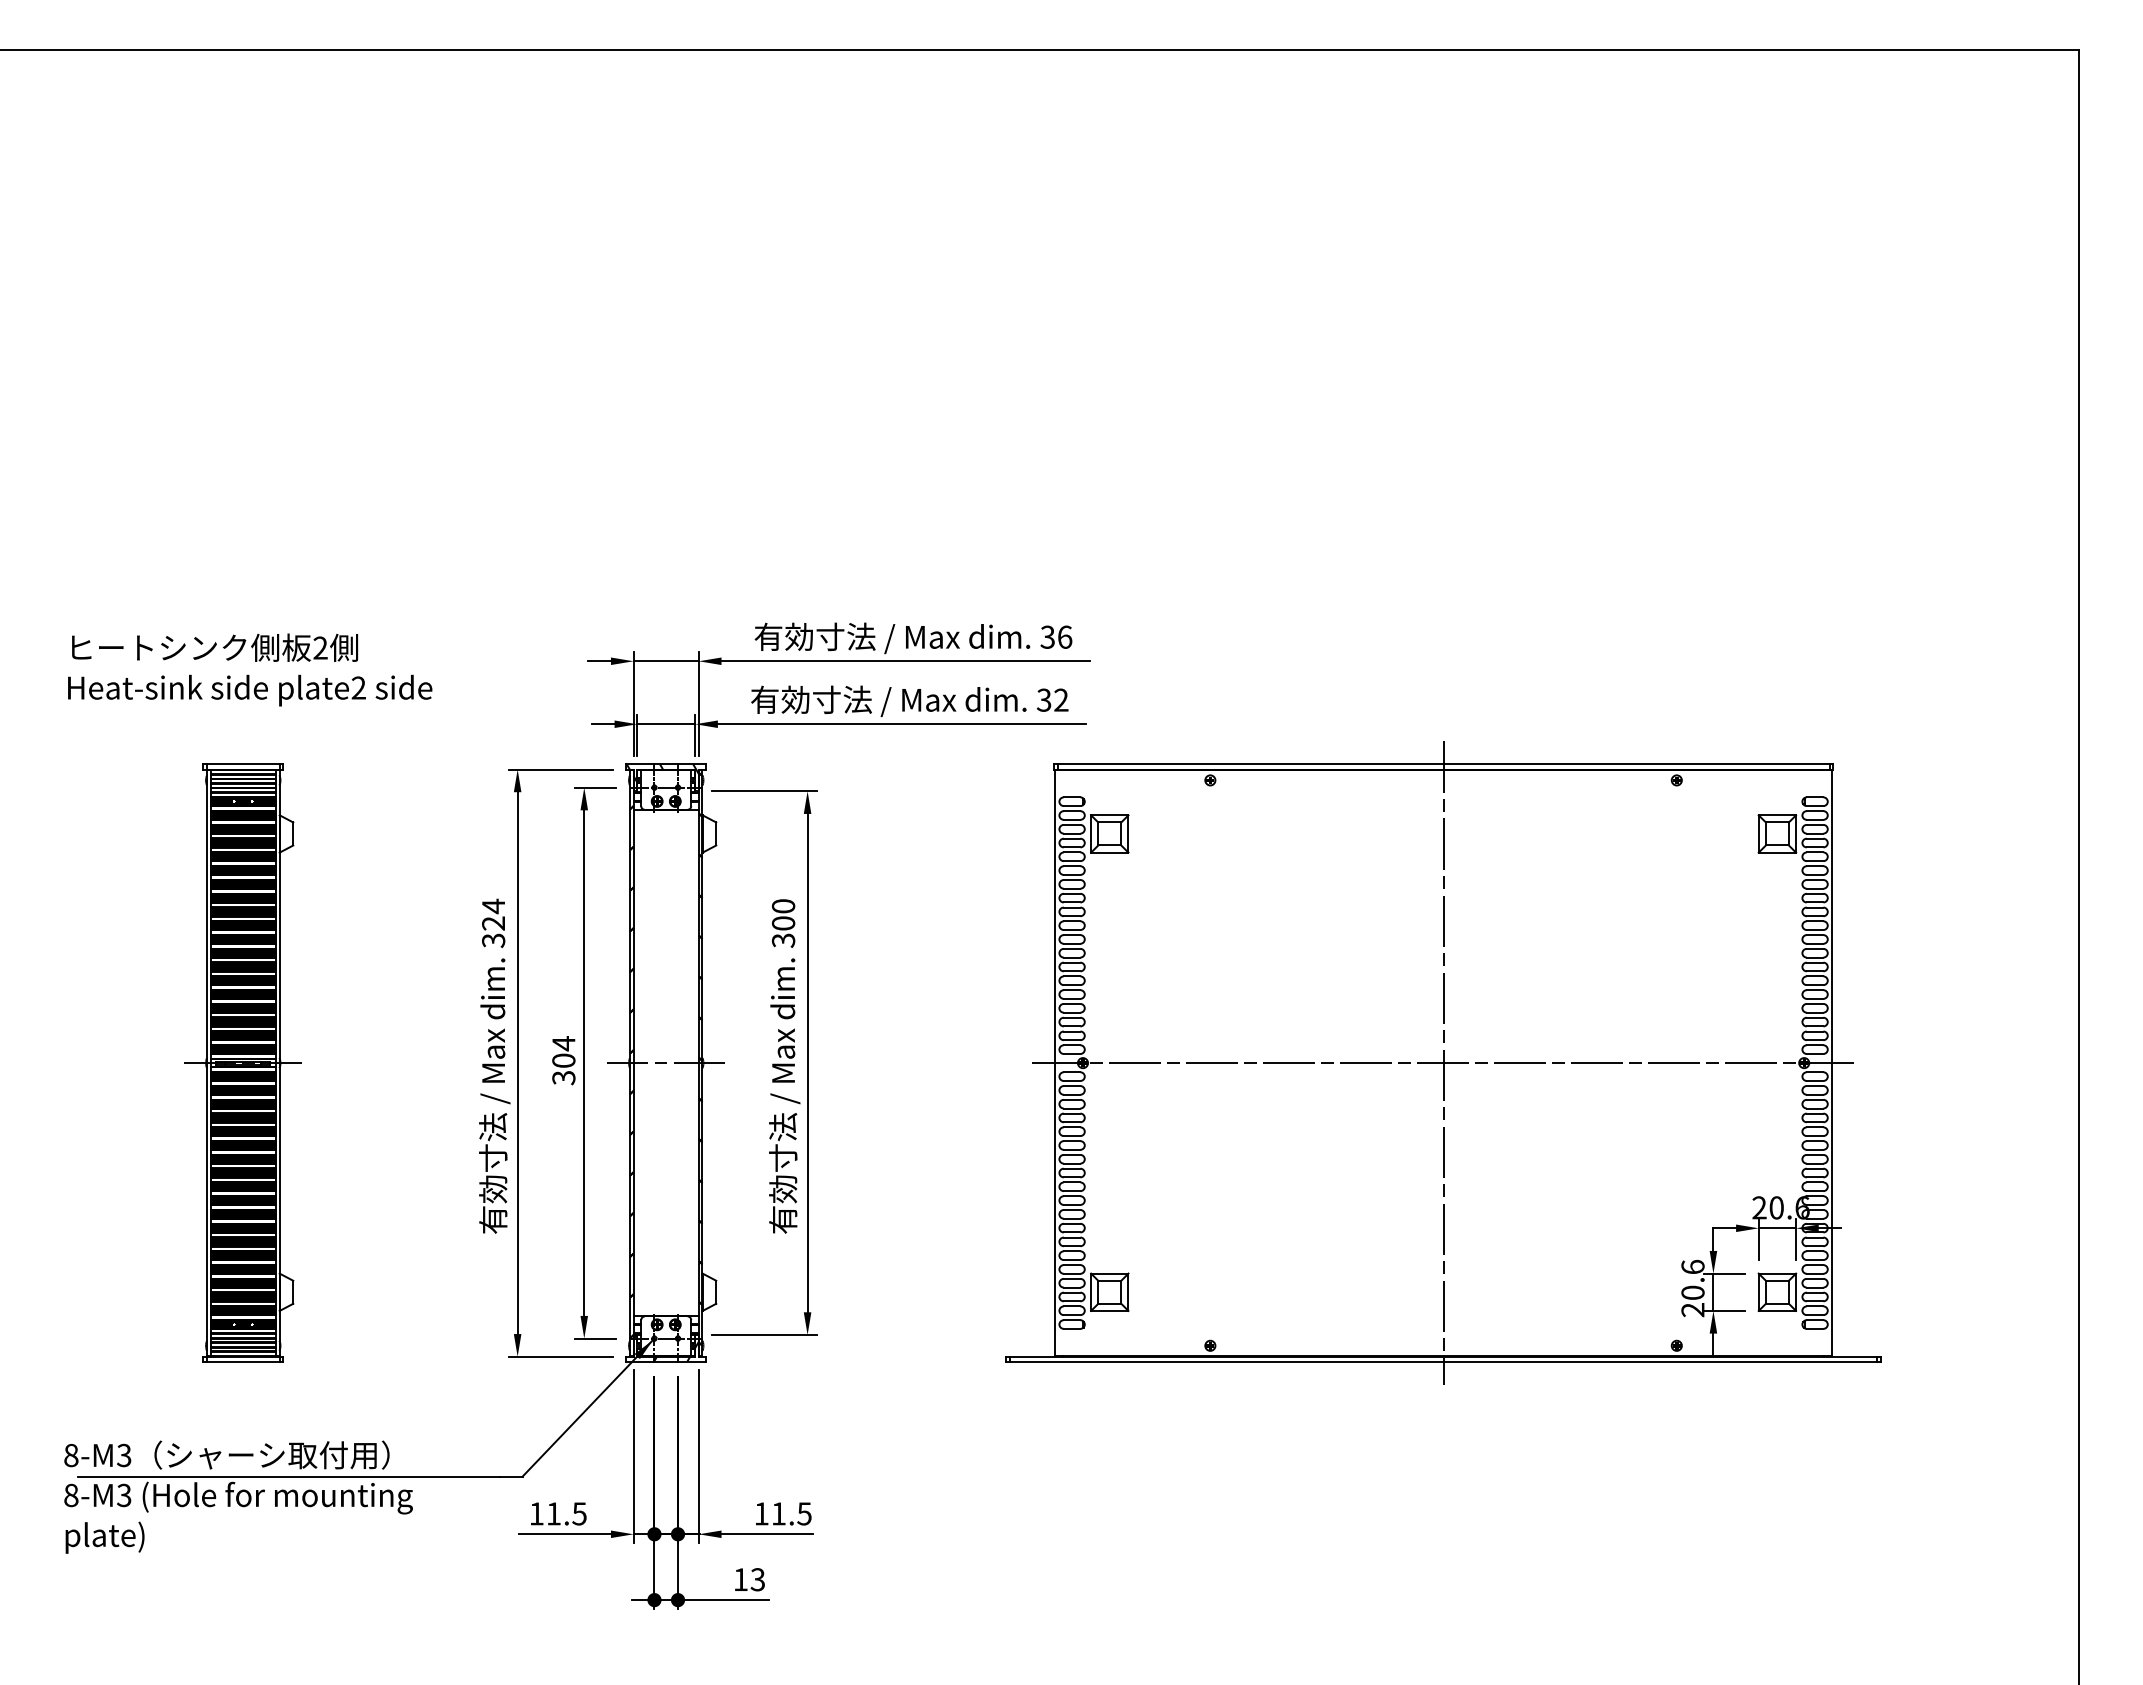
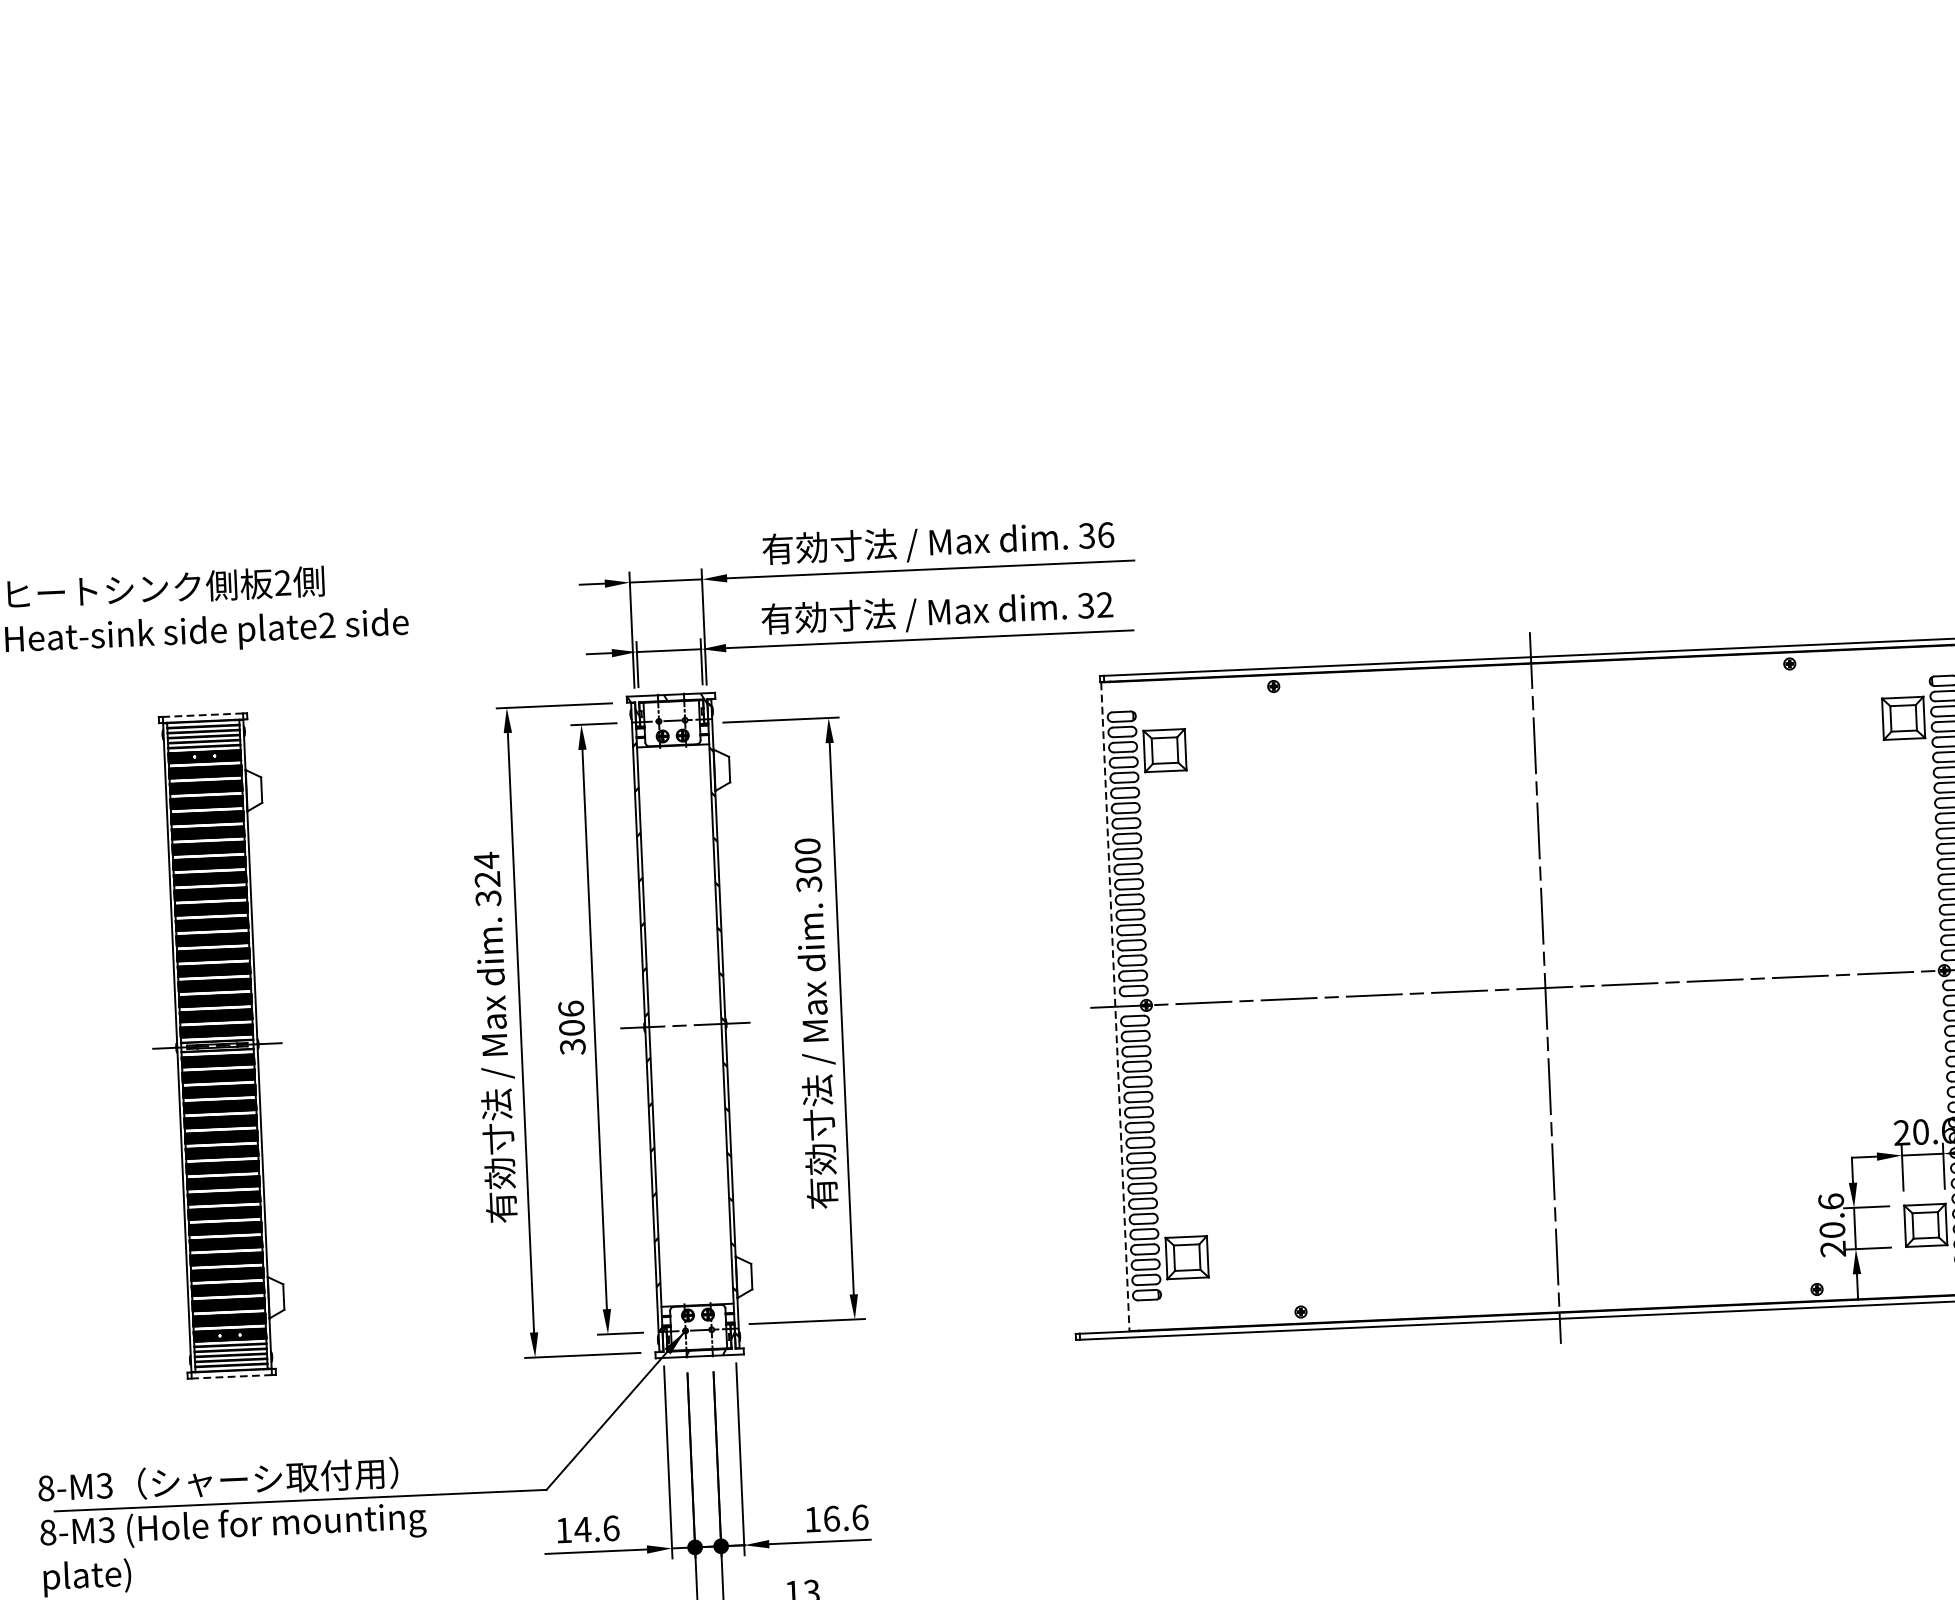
line: (242, 764) -> (202, 715), solid -> dashed
text: (563, 1043) -> (570, 1008), 304 -> 306
line: (1054, 1063) -> (1114, 1007), solid -> dashed
line: (242, 1362) -> (231, 1377), solid -> dashed
text: (566, 1513) -> (596, 1528), 11.5 -> 14.6
text: (791, 1513) -> (845, 1517), 11.5 -> 16.6

